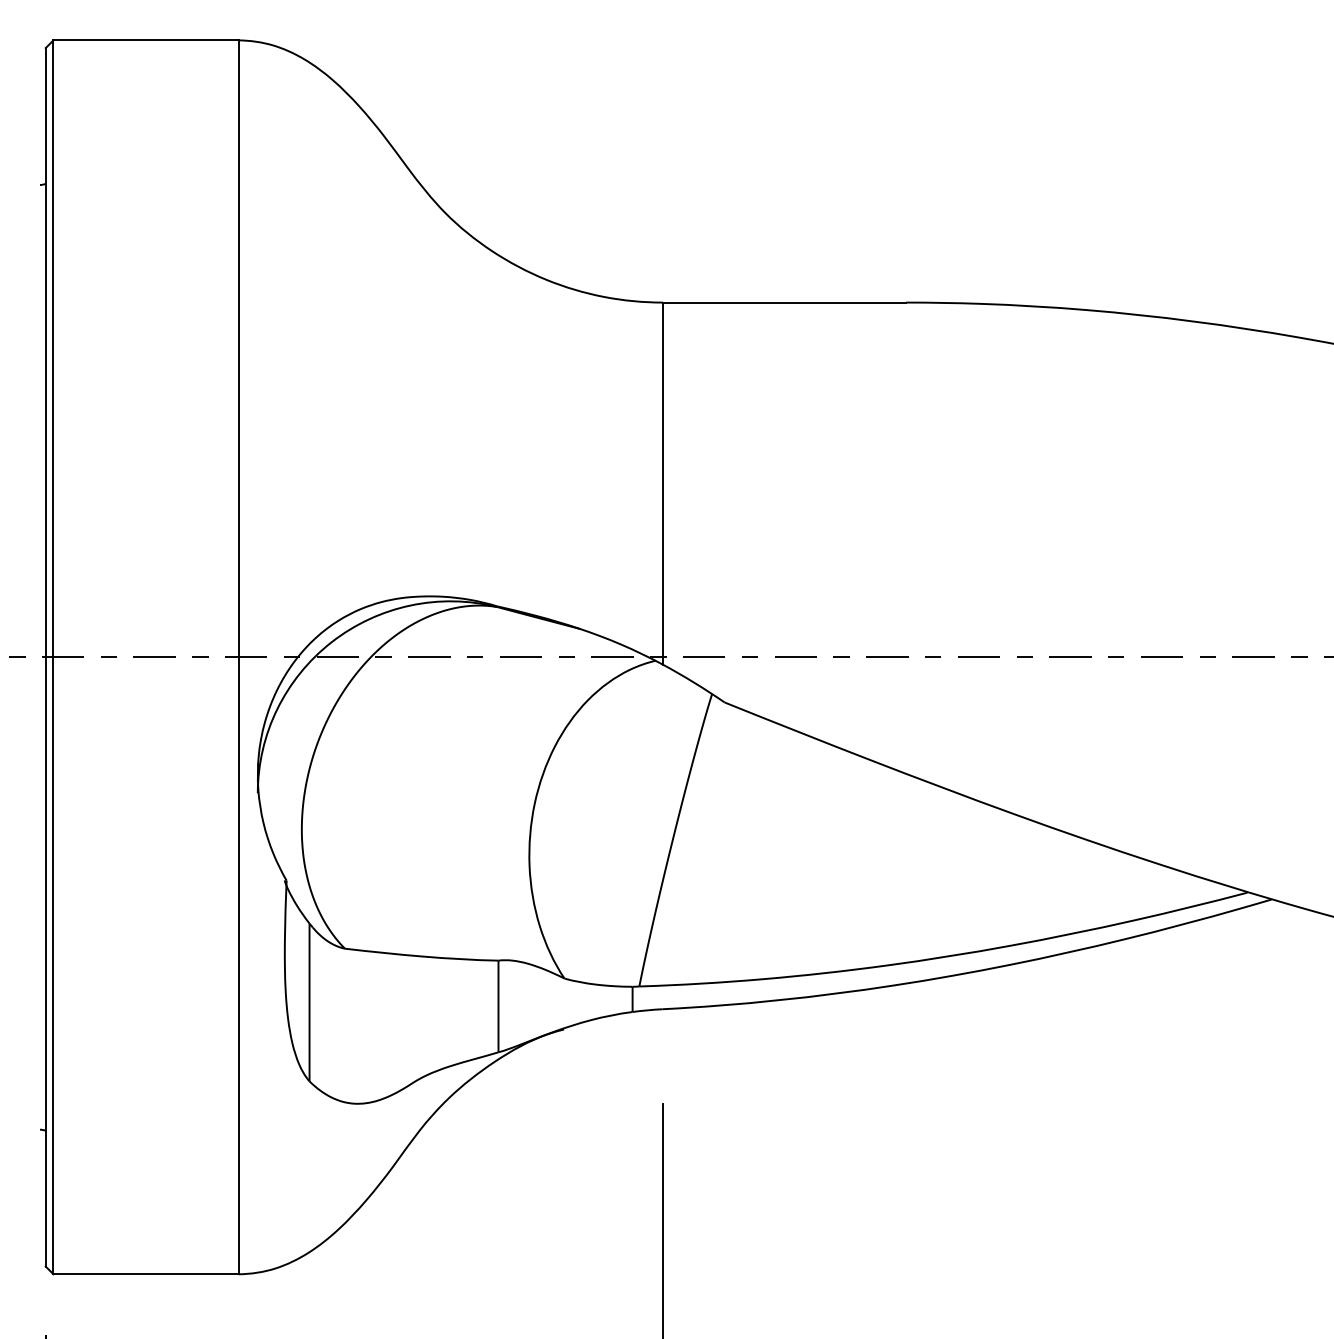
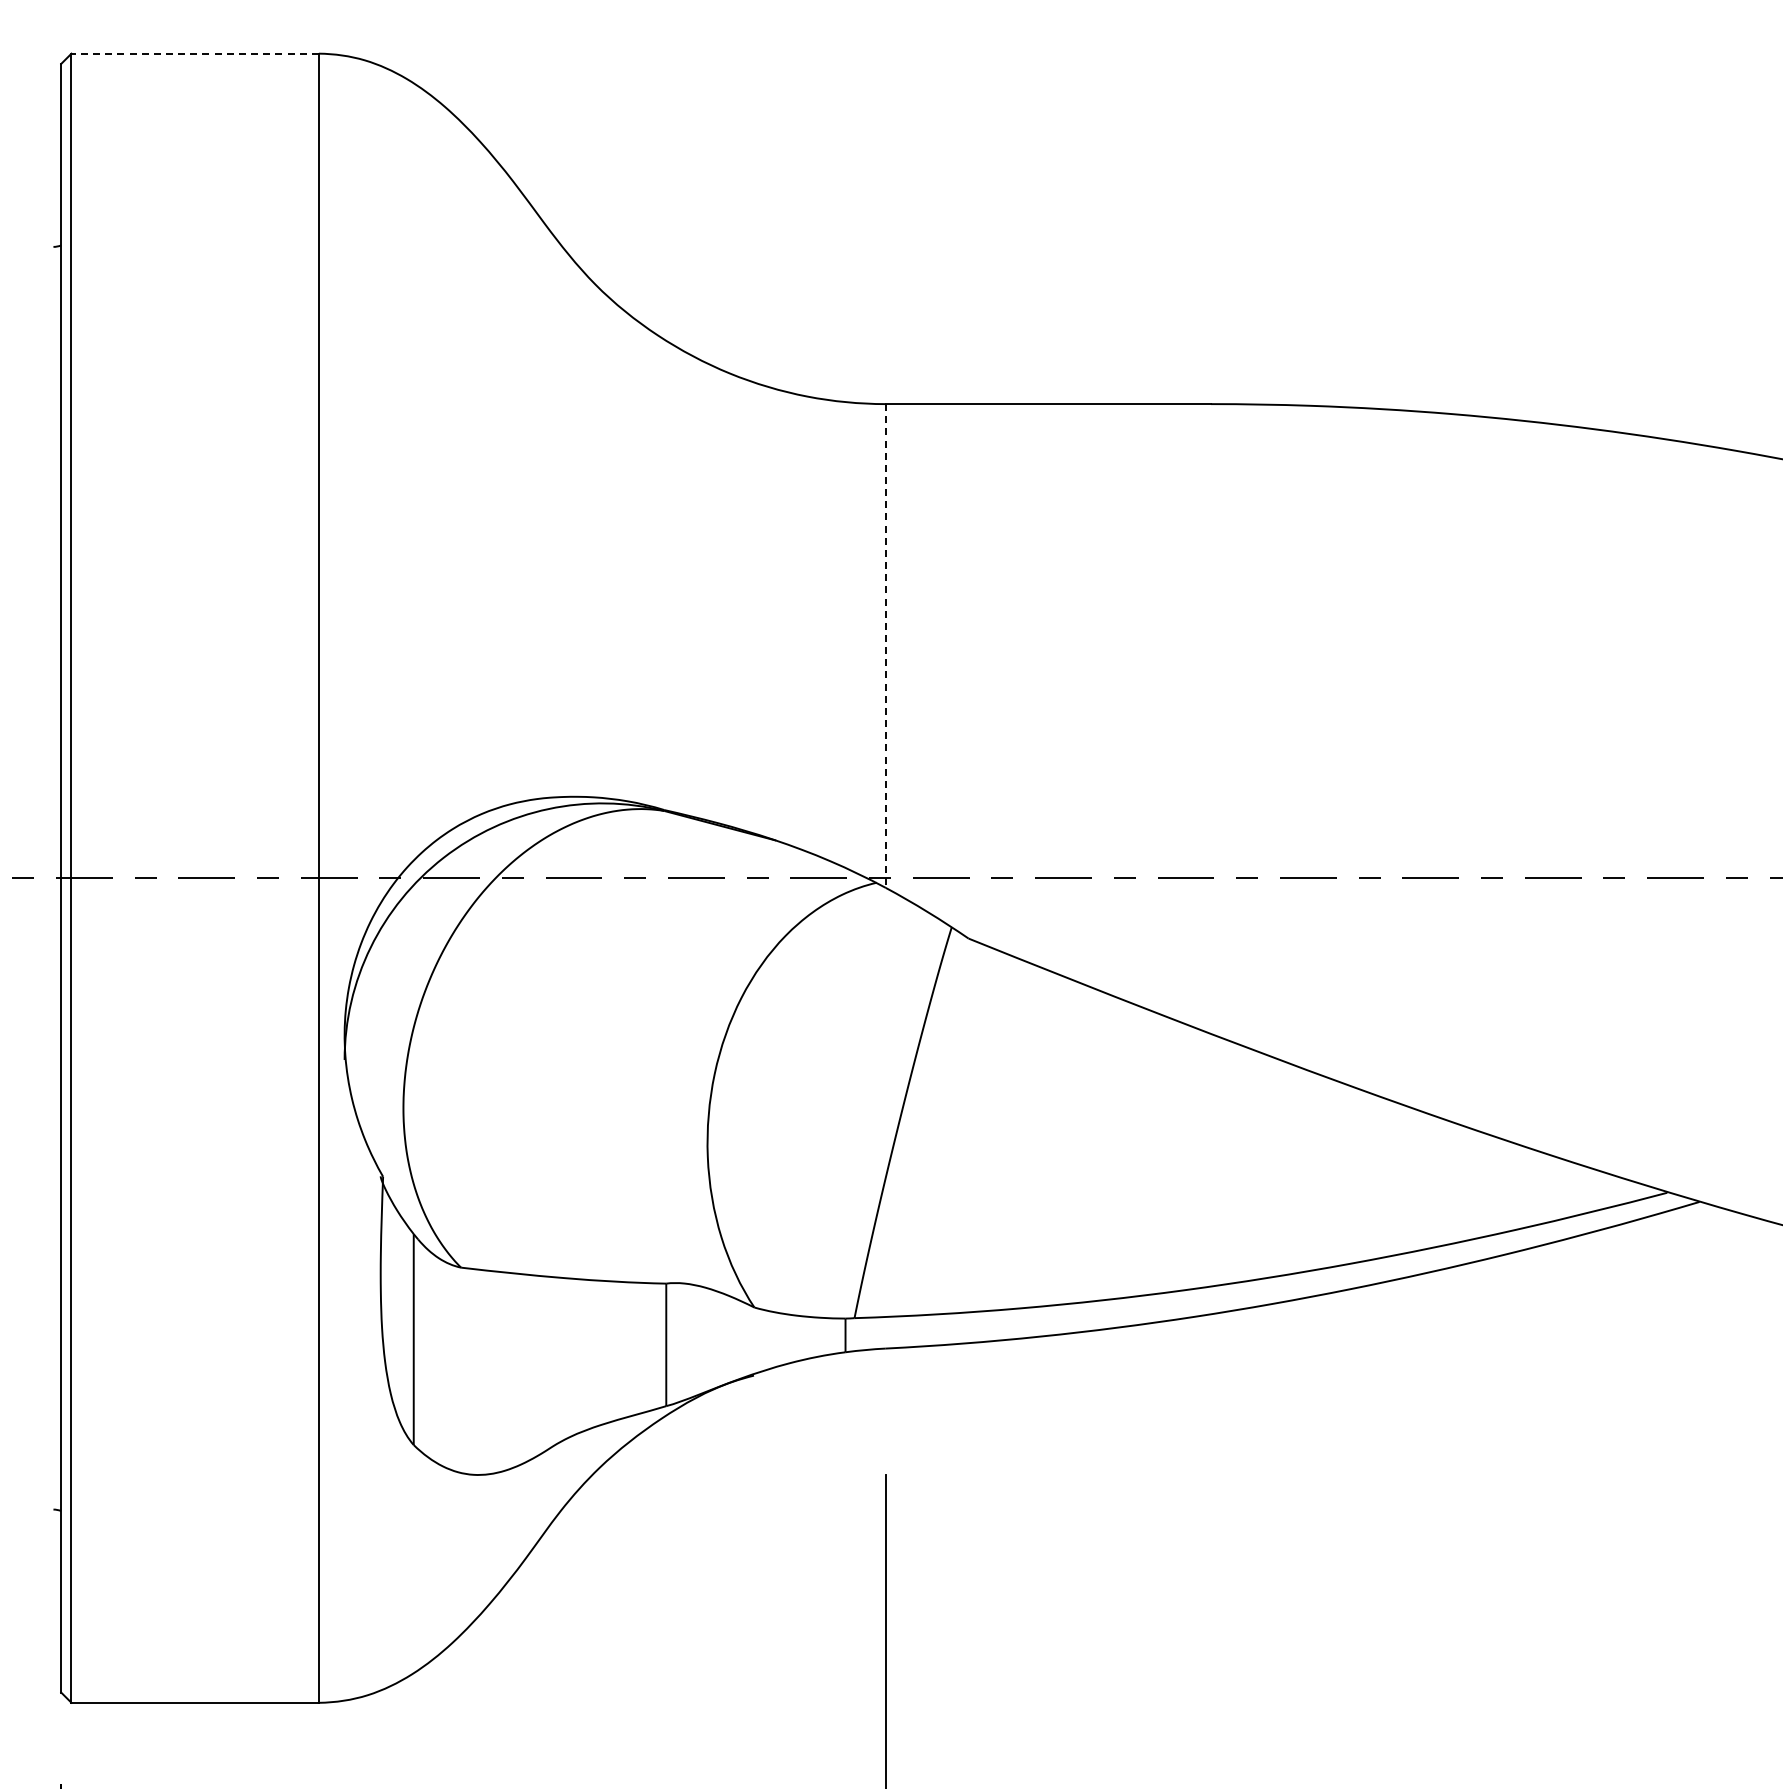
line: (146, 40) -> (195, 53), solid -> dashed
line: (662, 483) -> (885, 646), solid -> dashed

